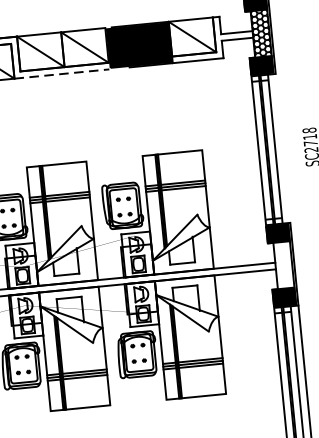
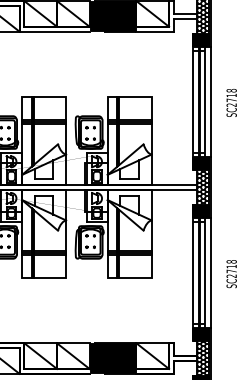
line: (63, 73) -> (55, 31), dashed -> solid
line: (283, 147) -> (211, 101), added
hatch: (284, 265) -> (203, 187), added

